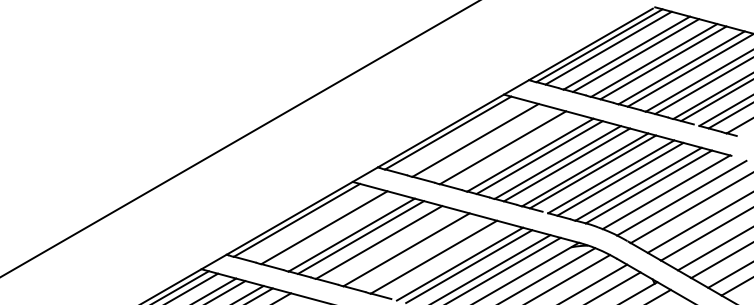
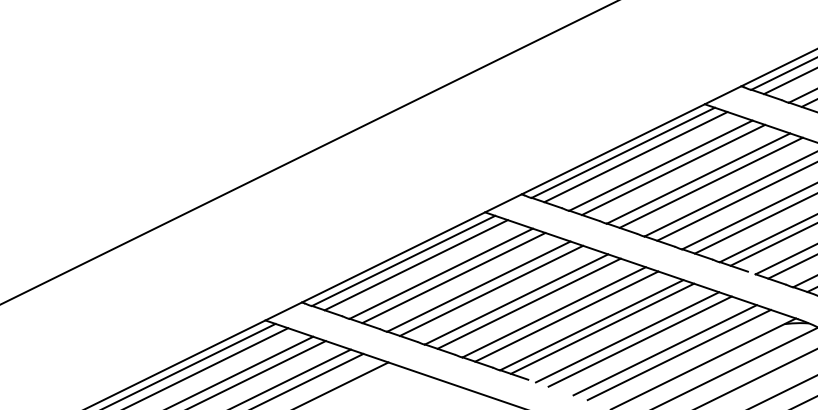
line: (457, 135) -> (636, 157), added
line: (484, 142) -> (673, 169), added
line: (512, 149) -> (711, 181), added
line: (306, 222) -> (416, 264), added
line: (333, 229) -> (453, 277), added
line: (388, 244) -> (529, 303), added
line: (415, 251) -> (566, 315), added
line: (441, 258) -> (602, 327), added

